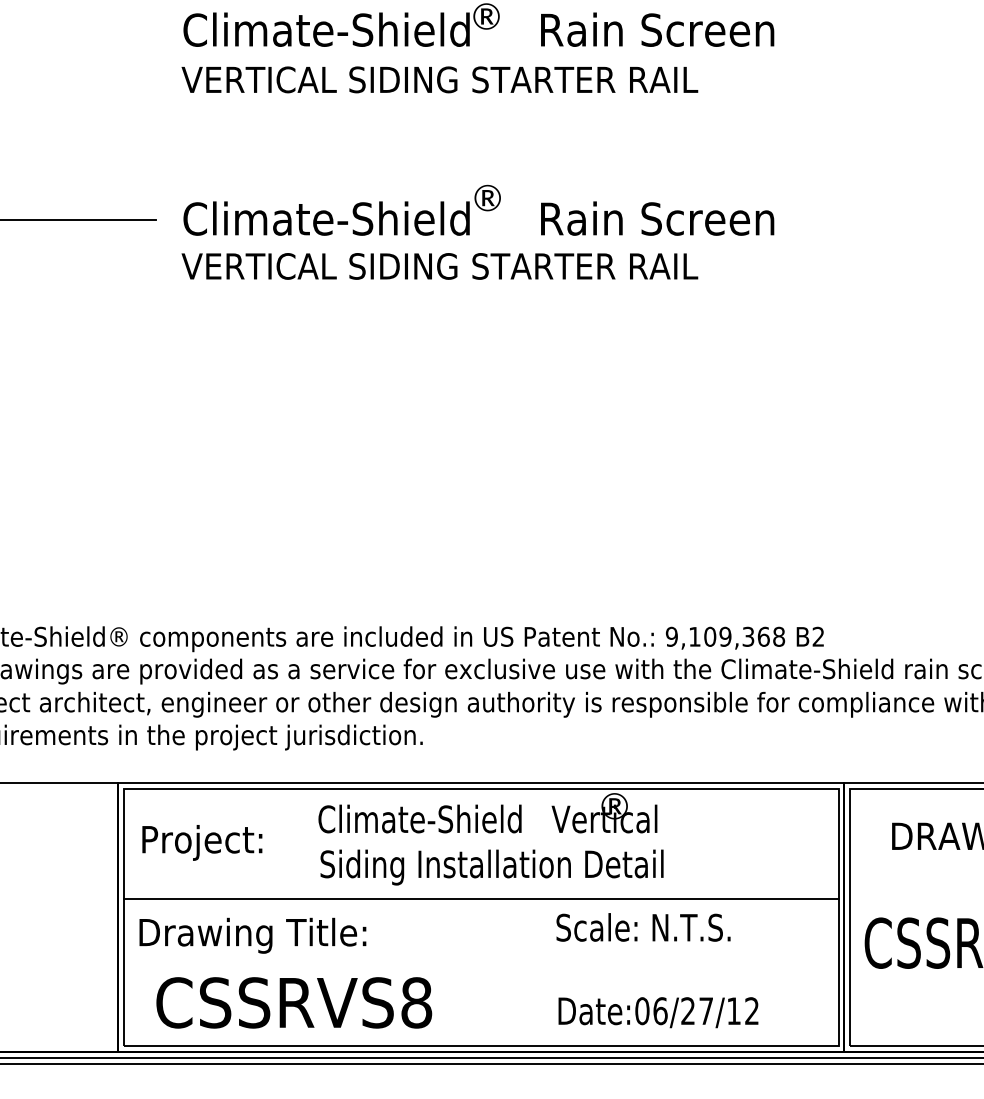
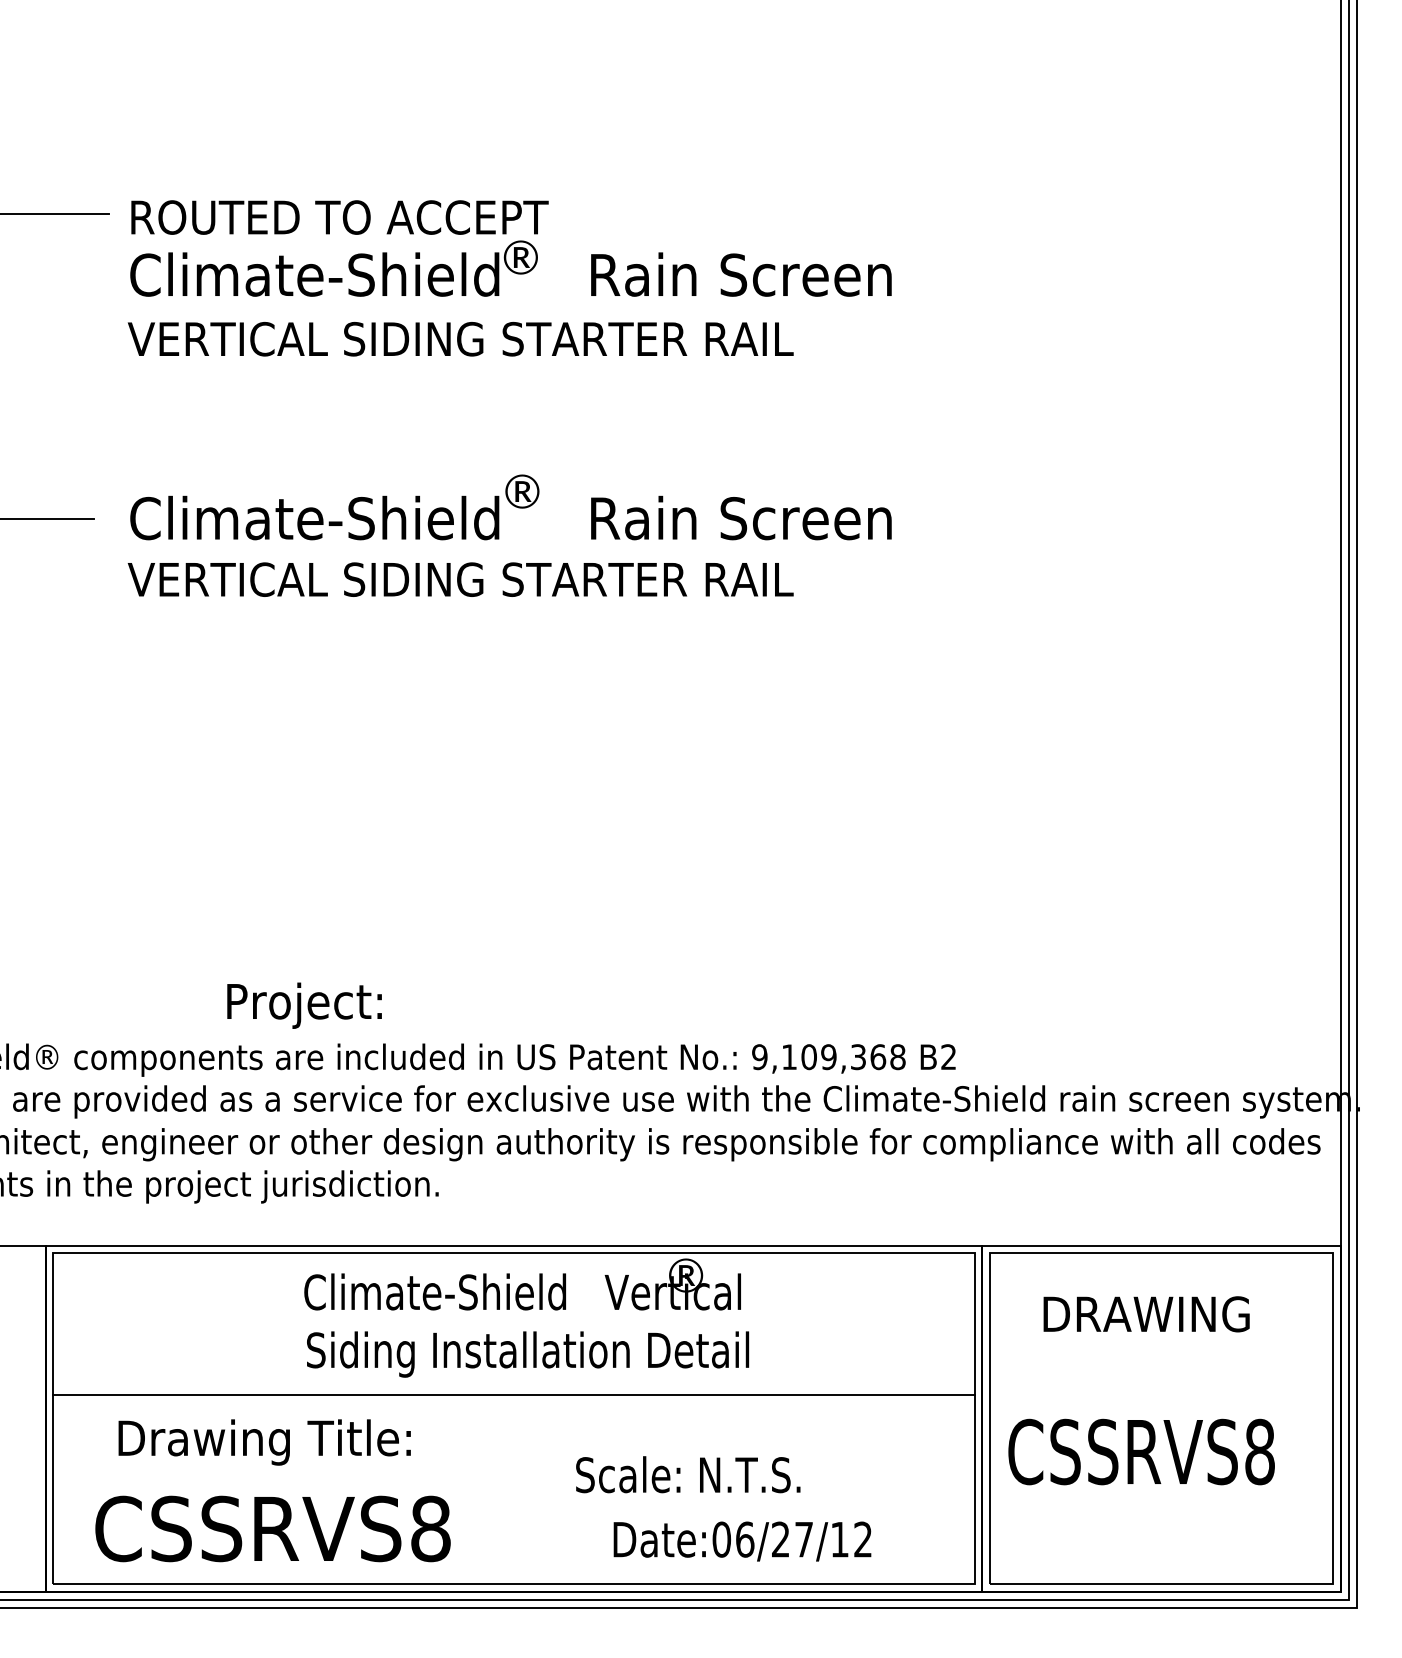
text: (202, 842) -> (304, 1005), moved
text: (643, 927) -> (688, 1474), moved
text: (252, 935) -> (264, 1442), moved

